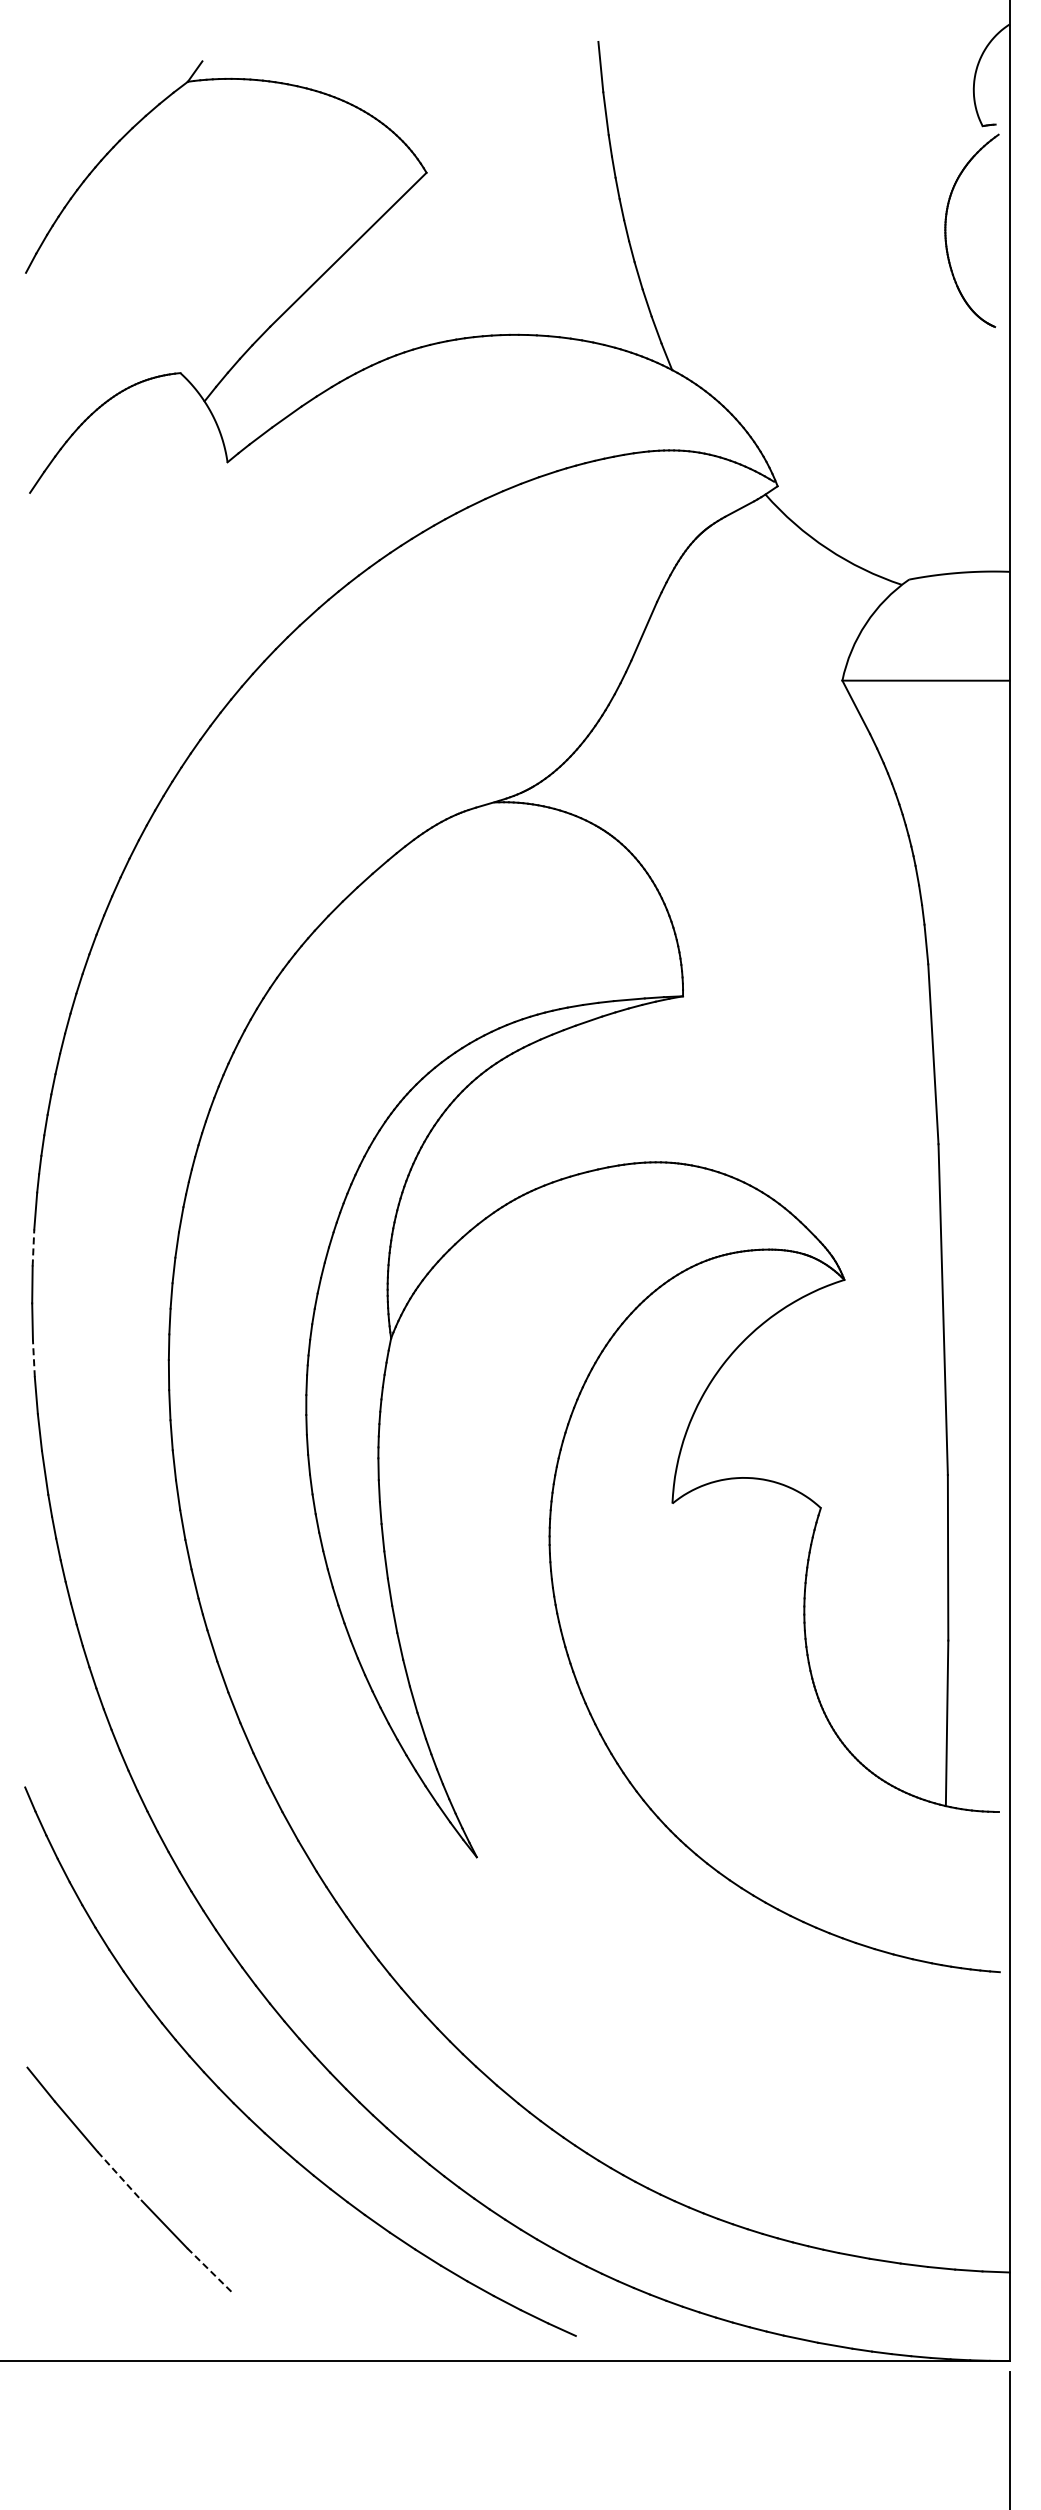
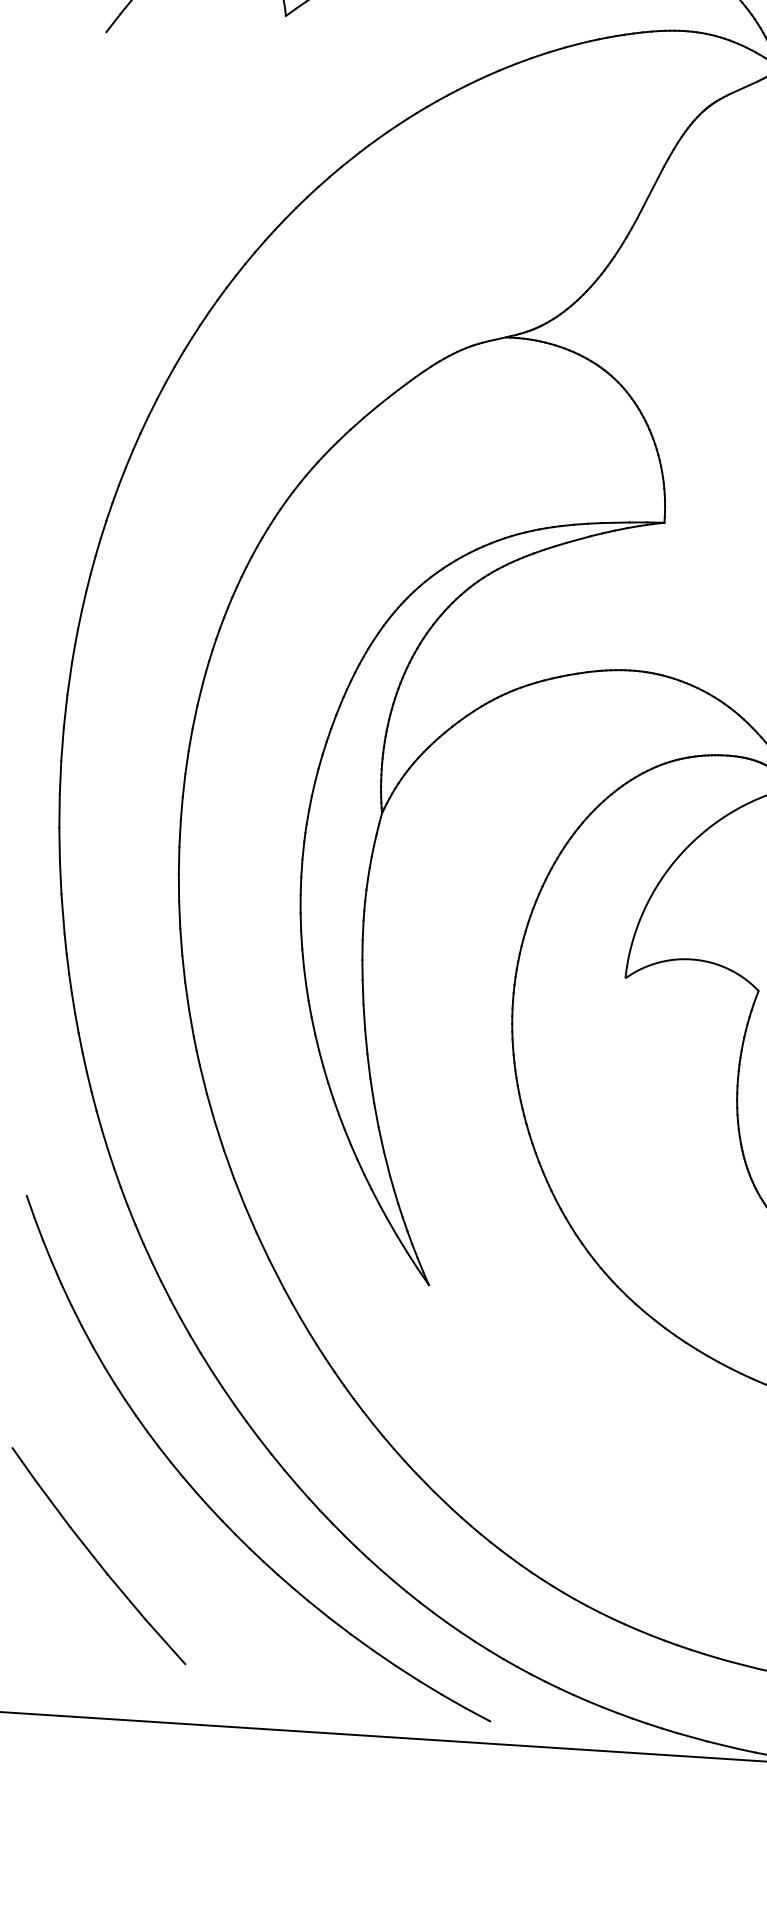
line: (33, 1247) -> (65, 710), dashed -> solid
line: (33, 1358) -> (59, 810), dashed -> solid
line: (119, 2176) -> (89, 1551), dashed -> solid
line: (210, 2271) -> (165, 1642), dashed -> solid

